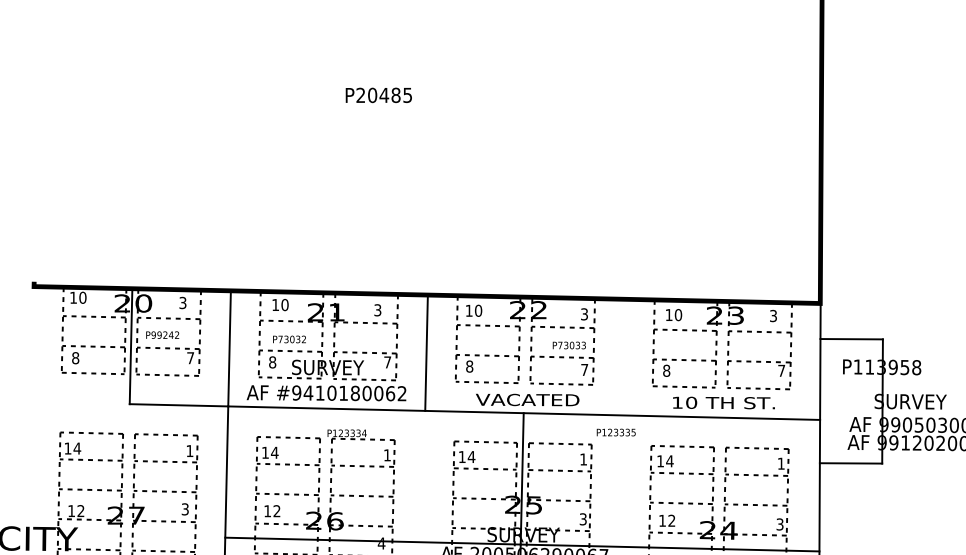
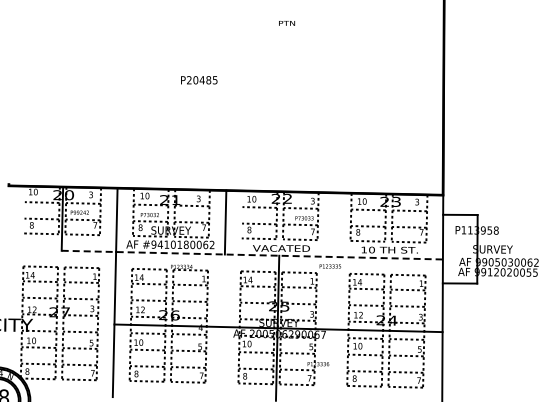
line: (62, 329) -> (24, 209), removed
line: (455, 338) -> (241, 214), removed
line: (475, 412) -> (252, 255), solid -> dashed

